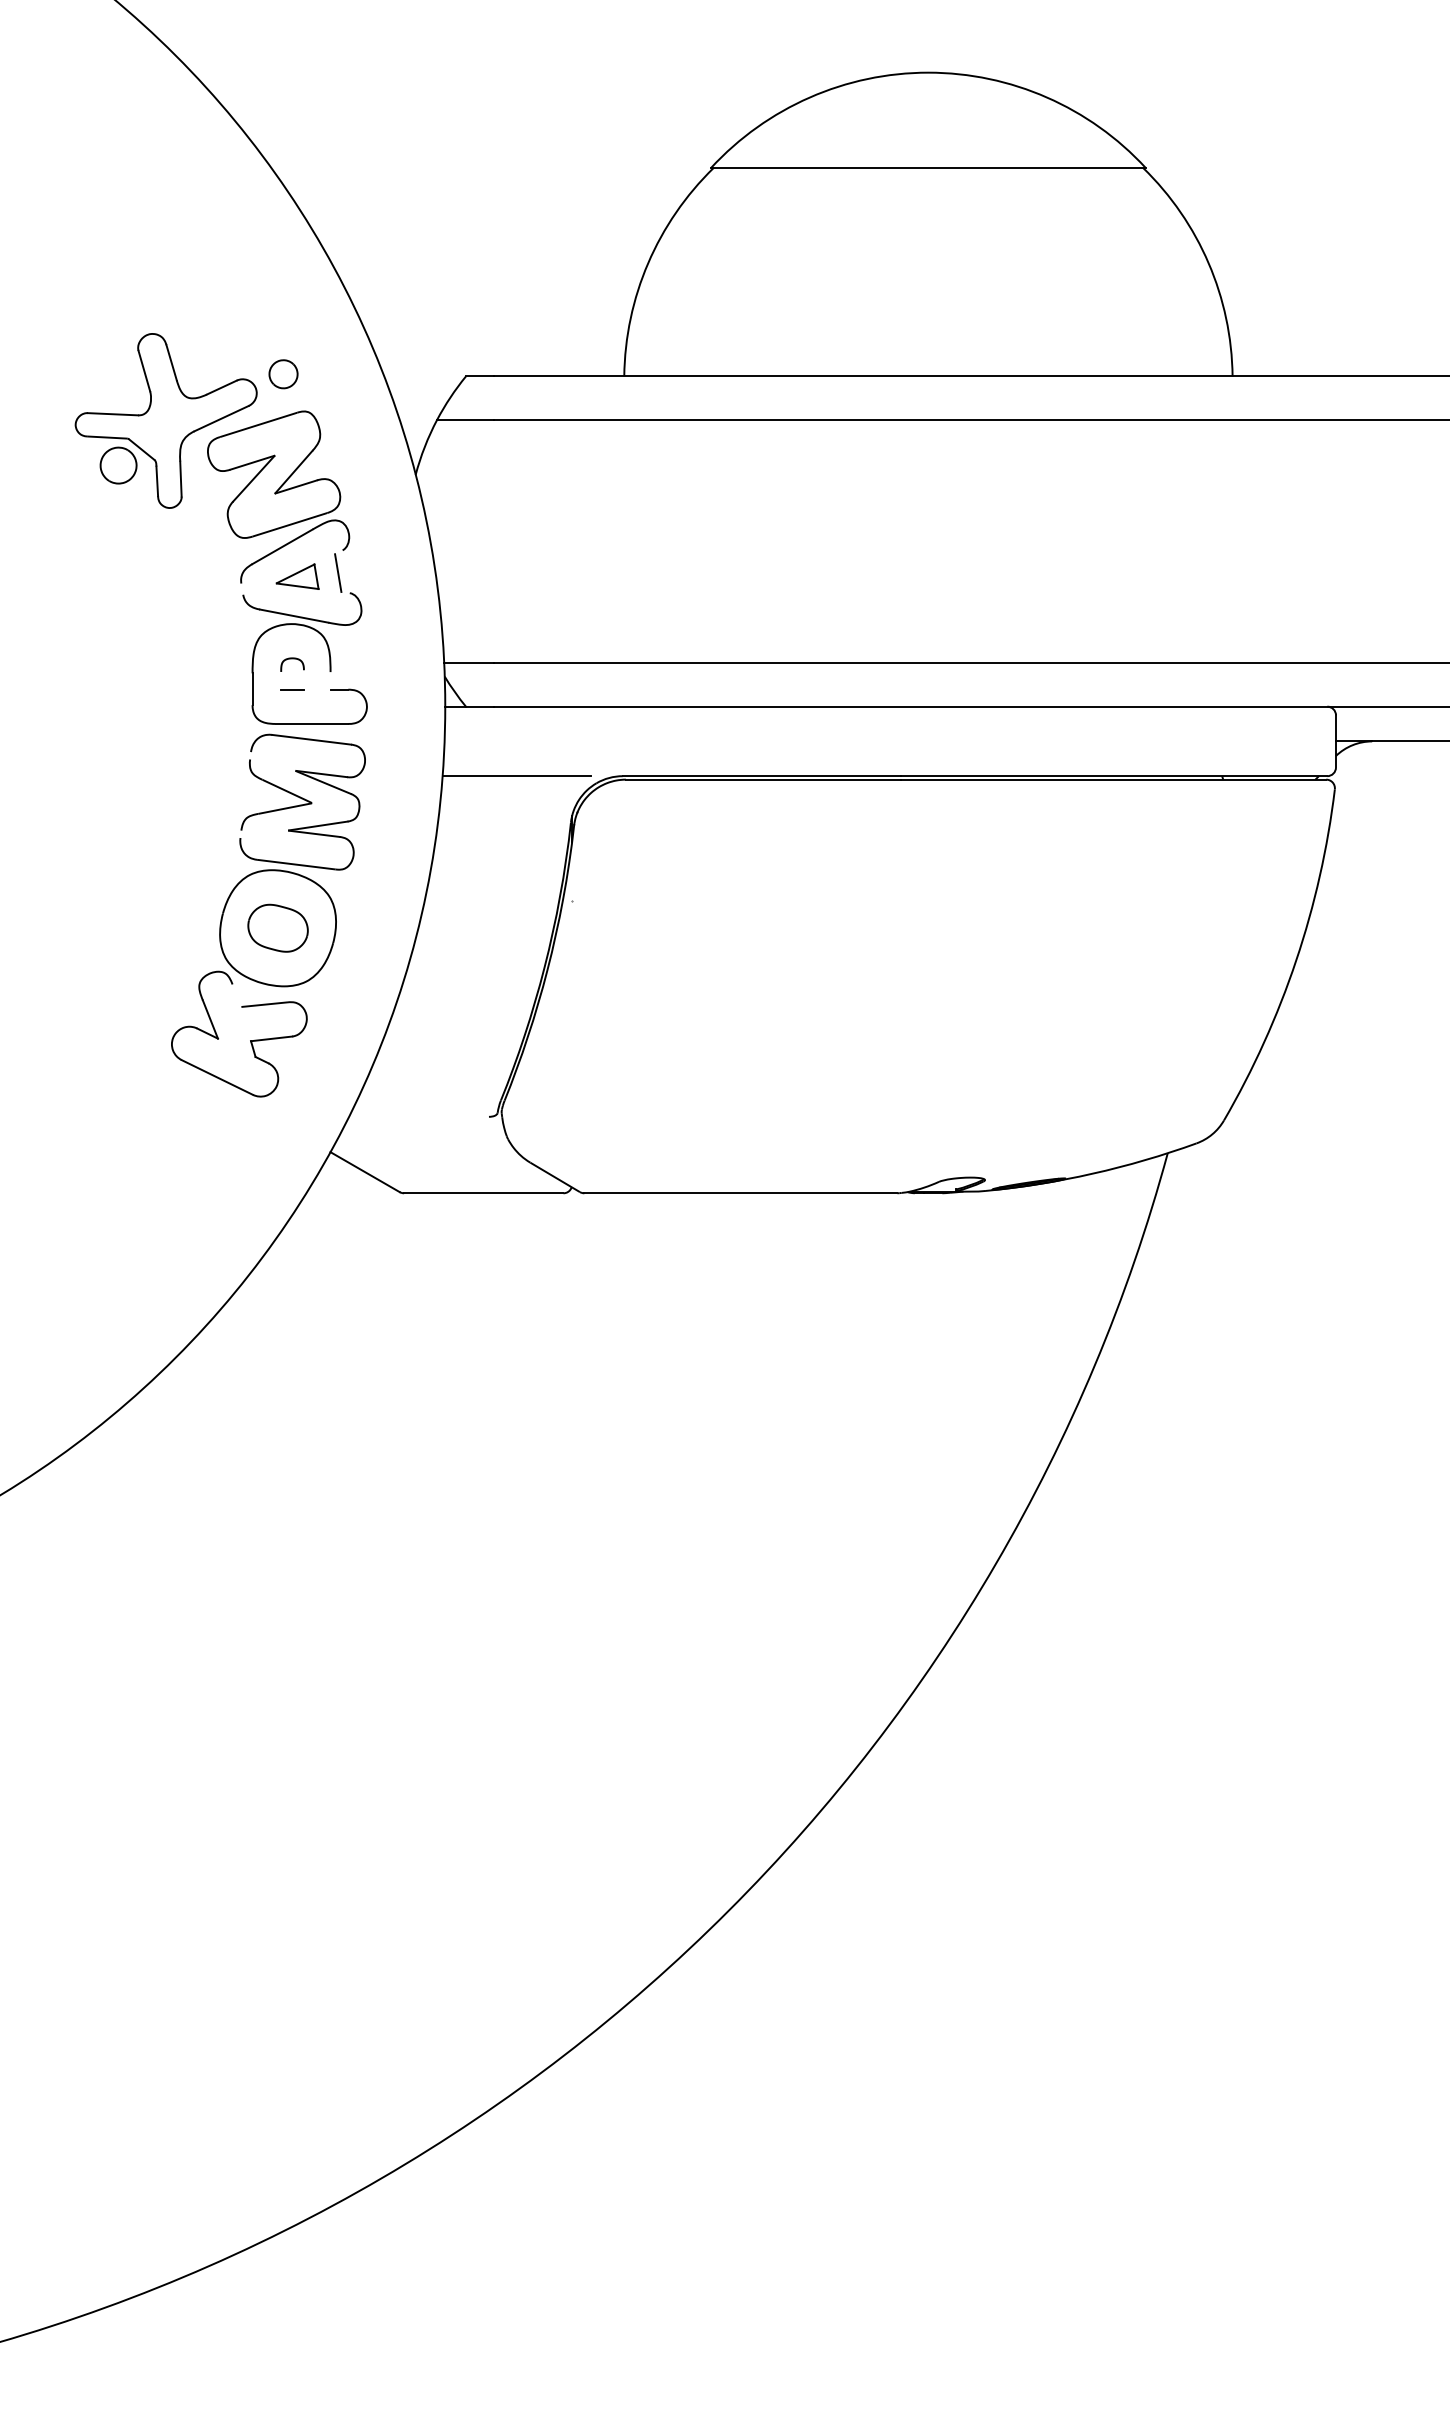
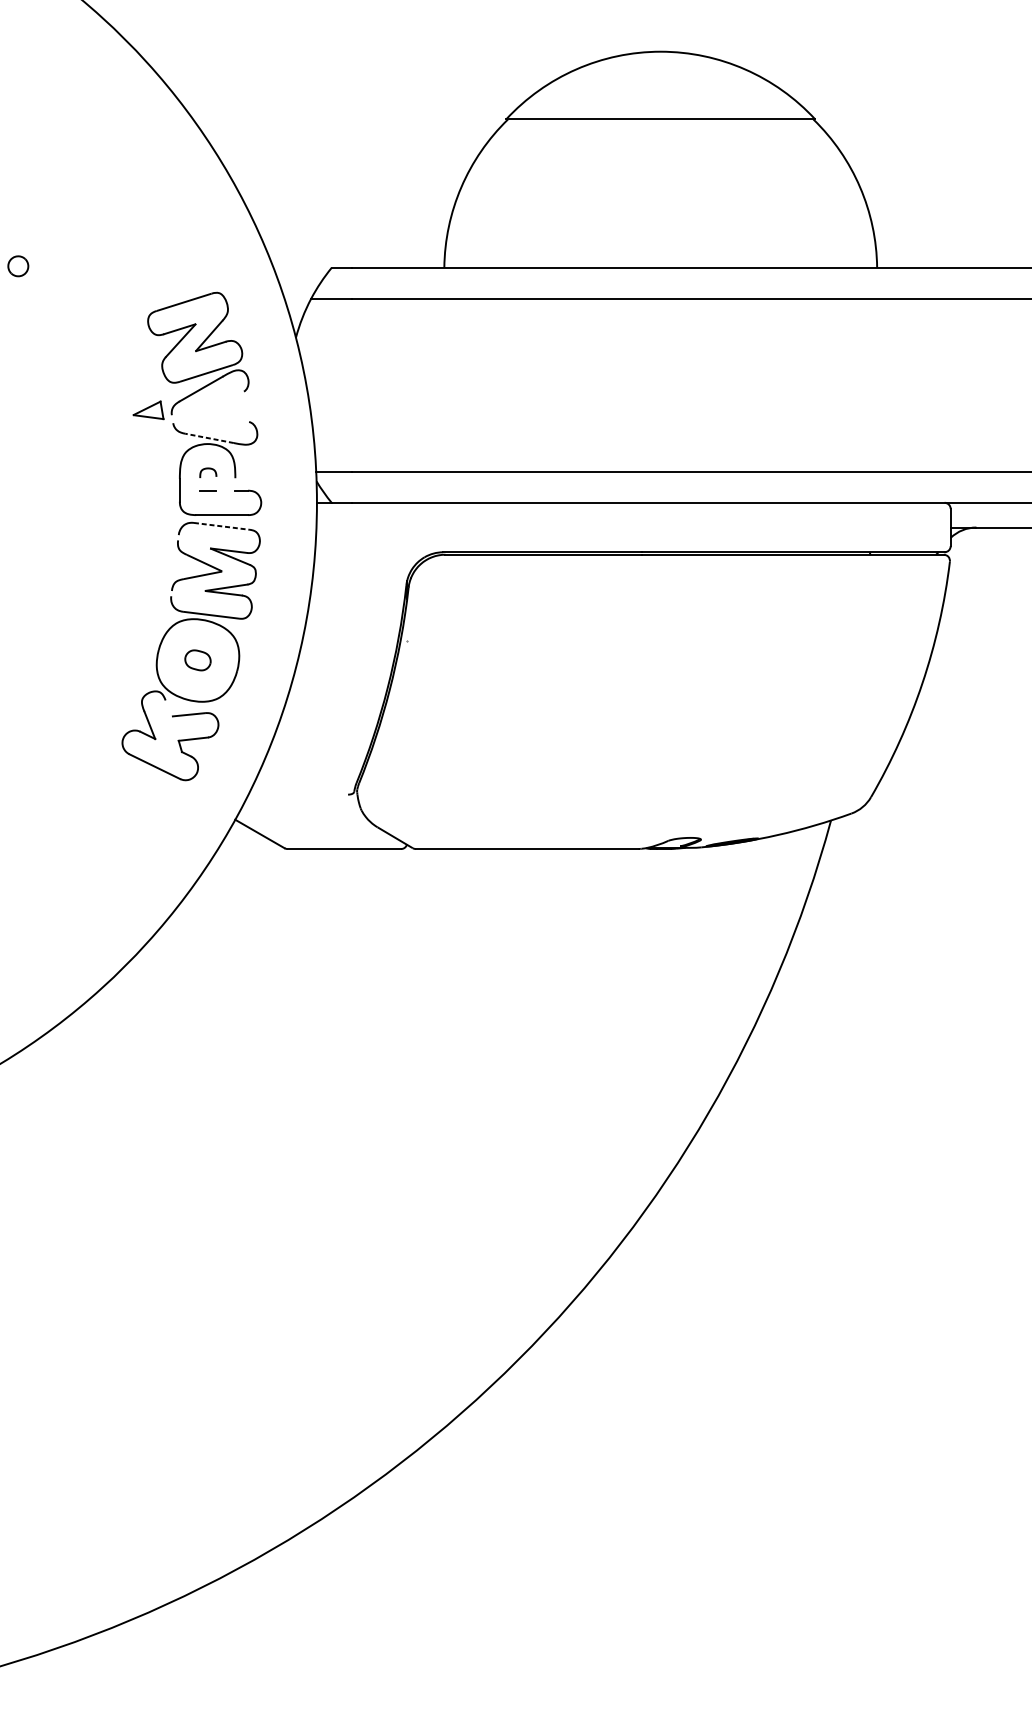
part: (283, 374) -> (18, 266), moved
part: (165, 420) -> (117, 299), removed
line: (338, 572) -> (241, 407), removed
part: (297, 576) -> (148, 410), moved
line: (294, 616) -> (209, 438), solid -> dashed
line: (311, 739) -> (221, 526), solid -> dashed
line: (516, 776) -> (367, 552), removed
part: (277, 927) -> (197, 659), size x0.6

